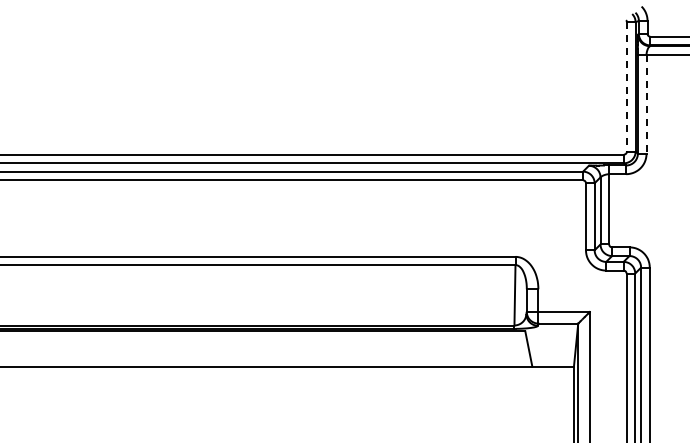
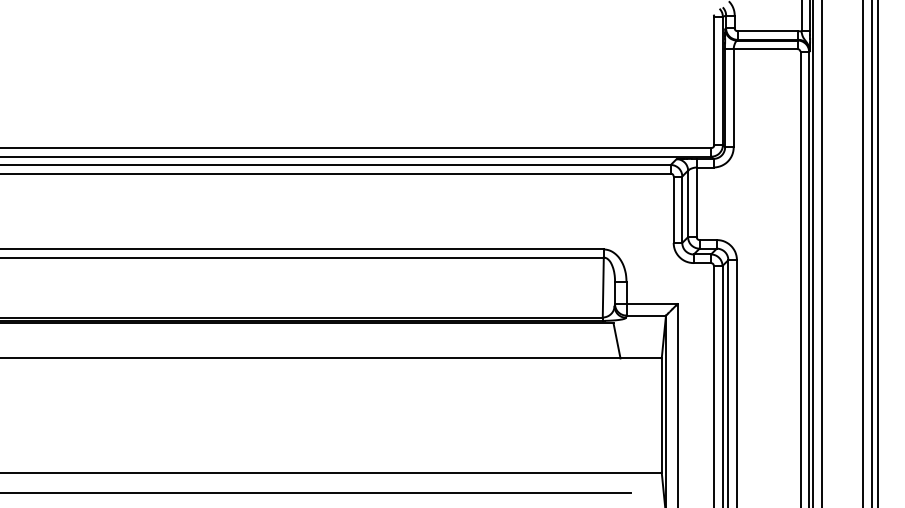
line: (627, 87) -> (714, 81), dashed -> solid
line: (646, 104) -> (733, 98), dashed -> solid

